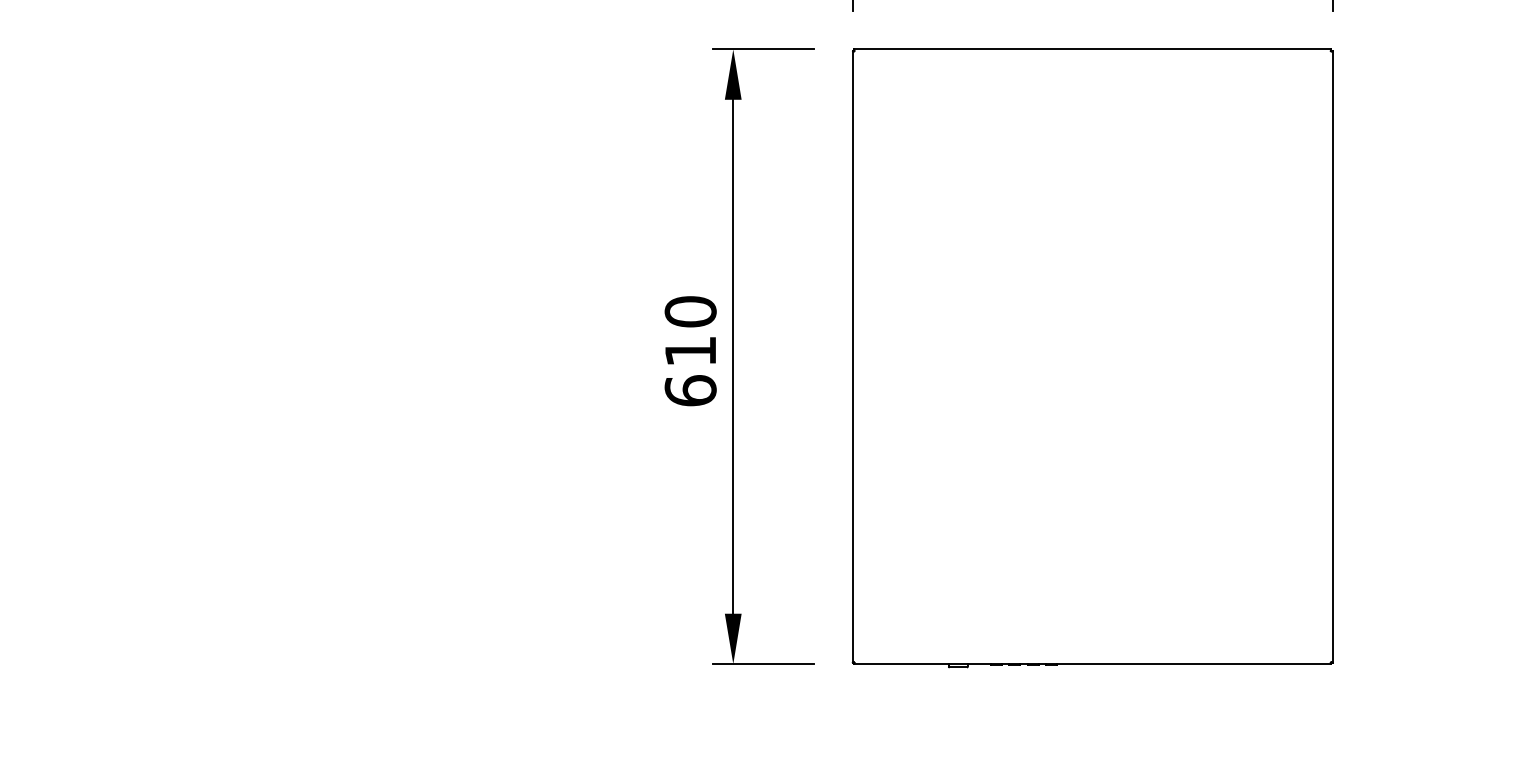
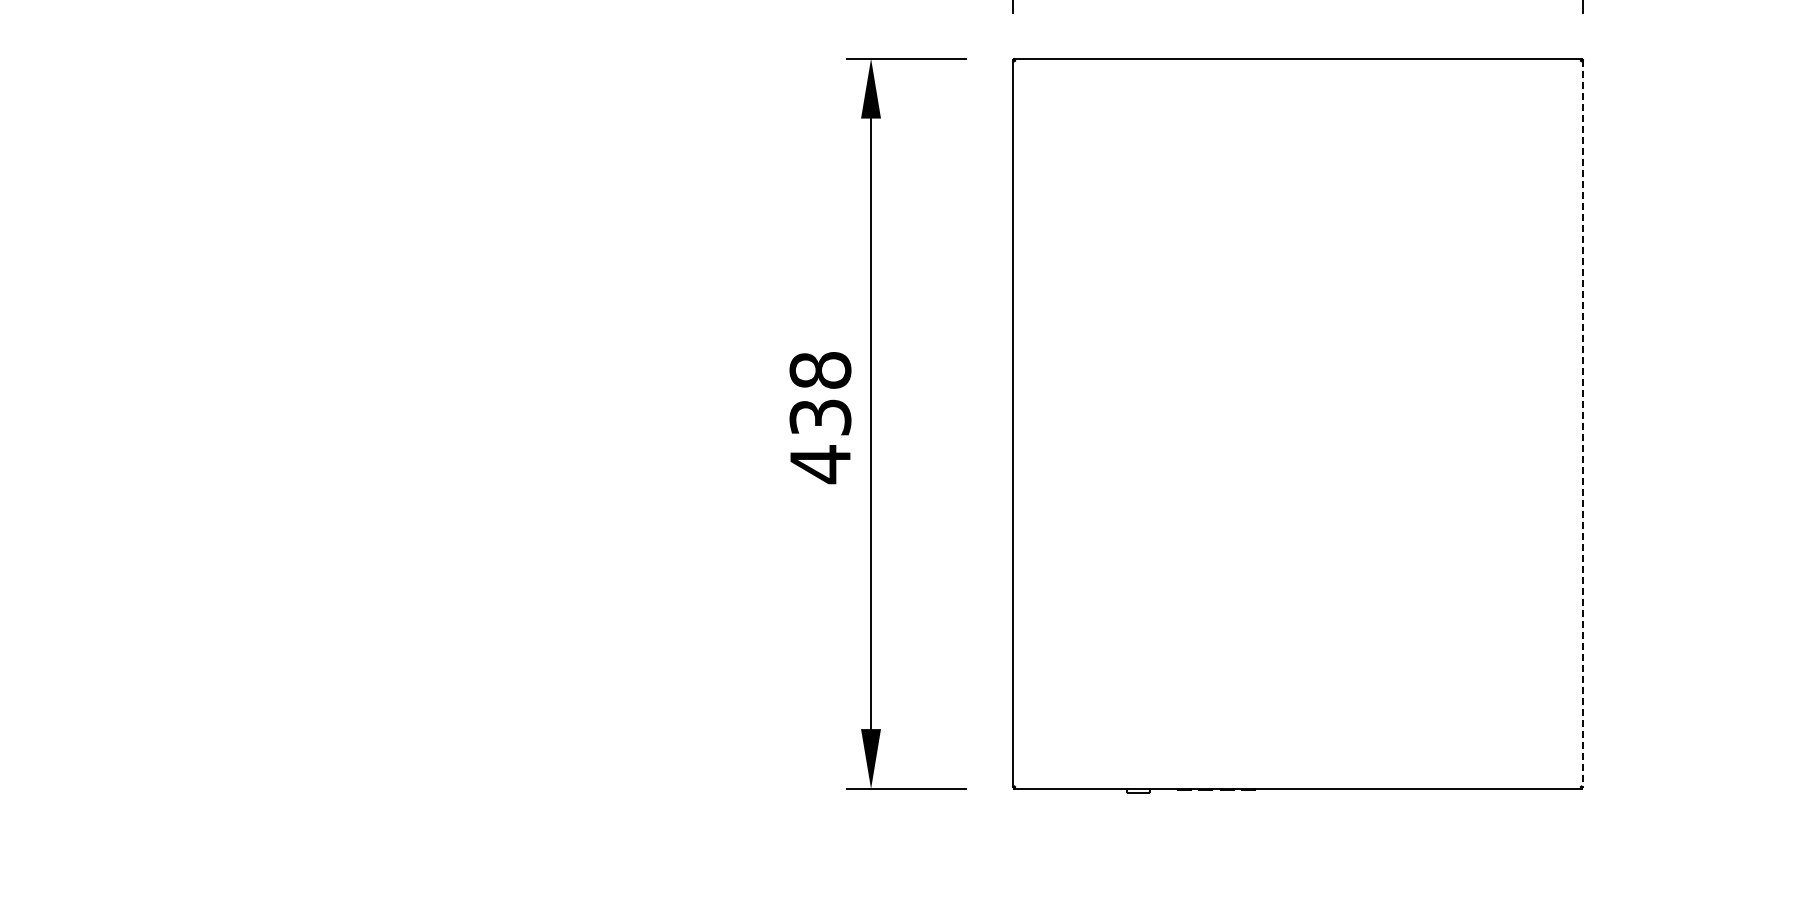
text: (690, 351) -> (820, 417), 610 -> 438
line: (1333, 357) -> (1583, 424), solid -> dashed

